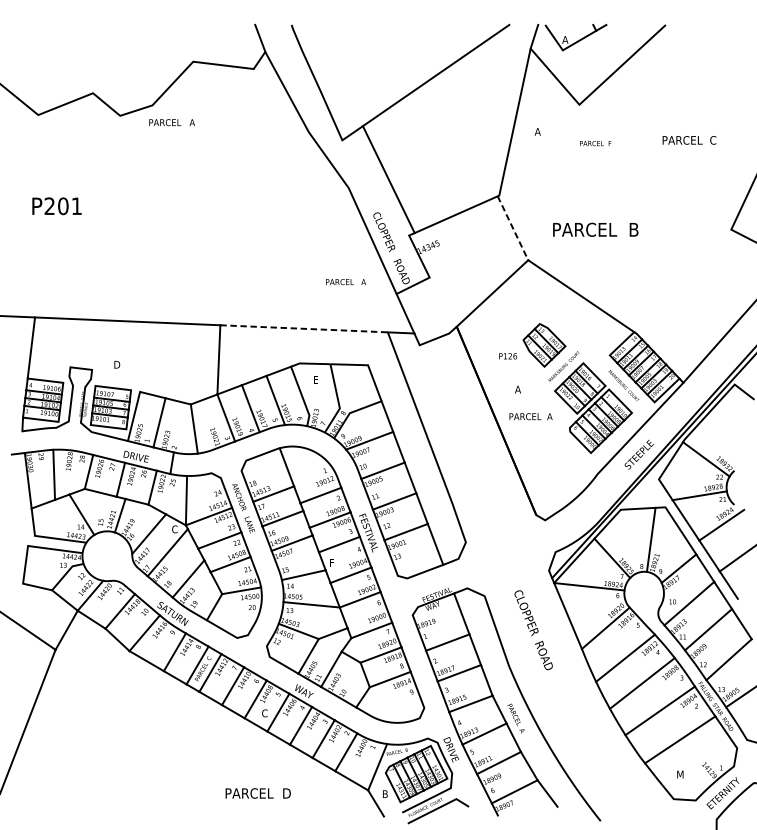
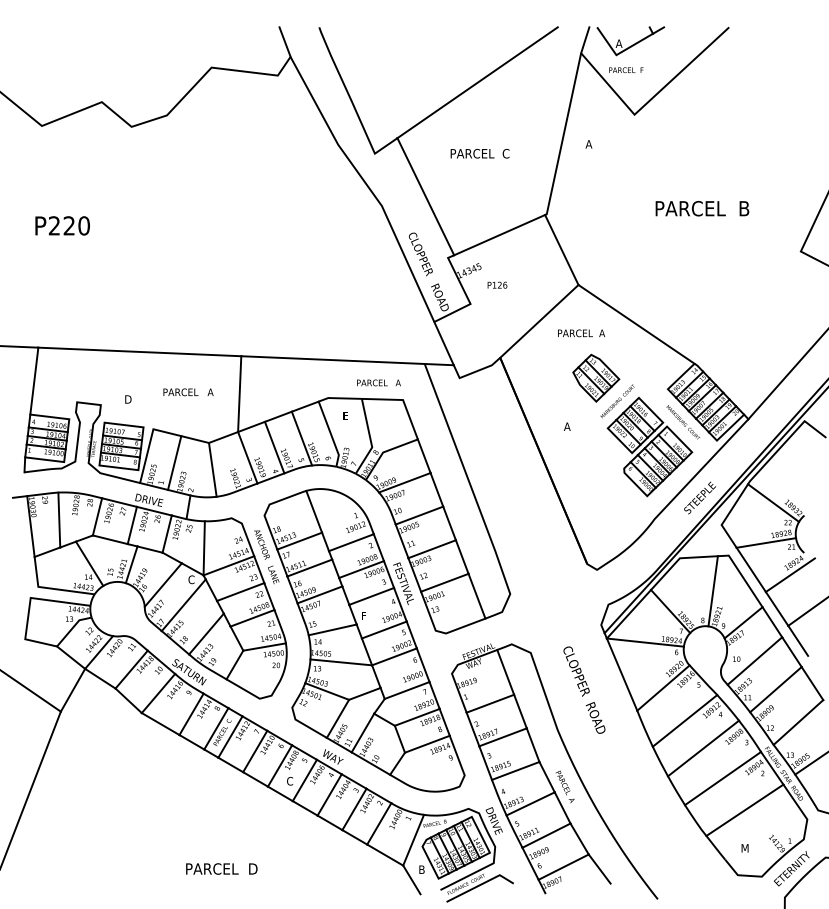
text: (172, 122) -> (188, 392), moved
text: (688, 140) -> (479, 153), moved
text: (595, 143) -> (626, 70), moved
text: (69, 205) -> (76, 225), P201 -> P220
line: (512, 228) -> (561, 250), dashed -> solid
text: (595, 229) -> (702, 208), moved
text: (345, 281) -> (378, 382), moved
line: (304, 329) -> (333, 360), dashed -> solid
text: (508, 355) -> (497, 284), moved
text: (530, 416) -> (581, 333), moved
text: (257, 793) -> (221, 868), moved

